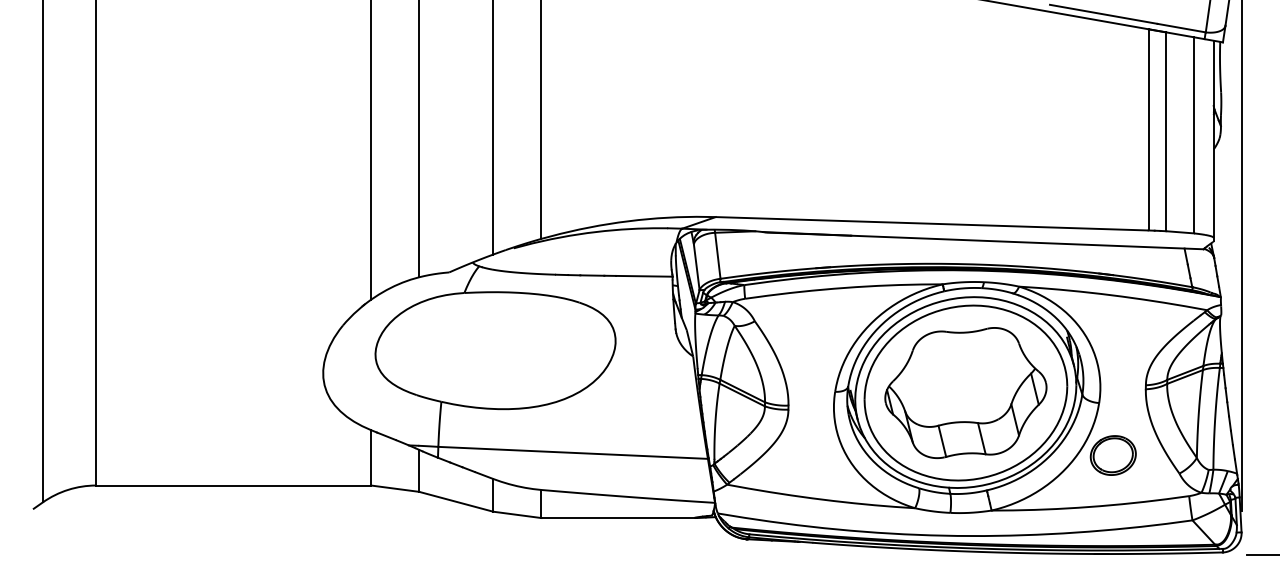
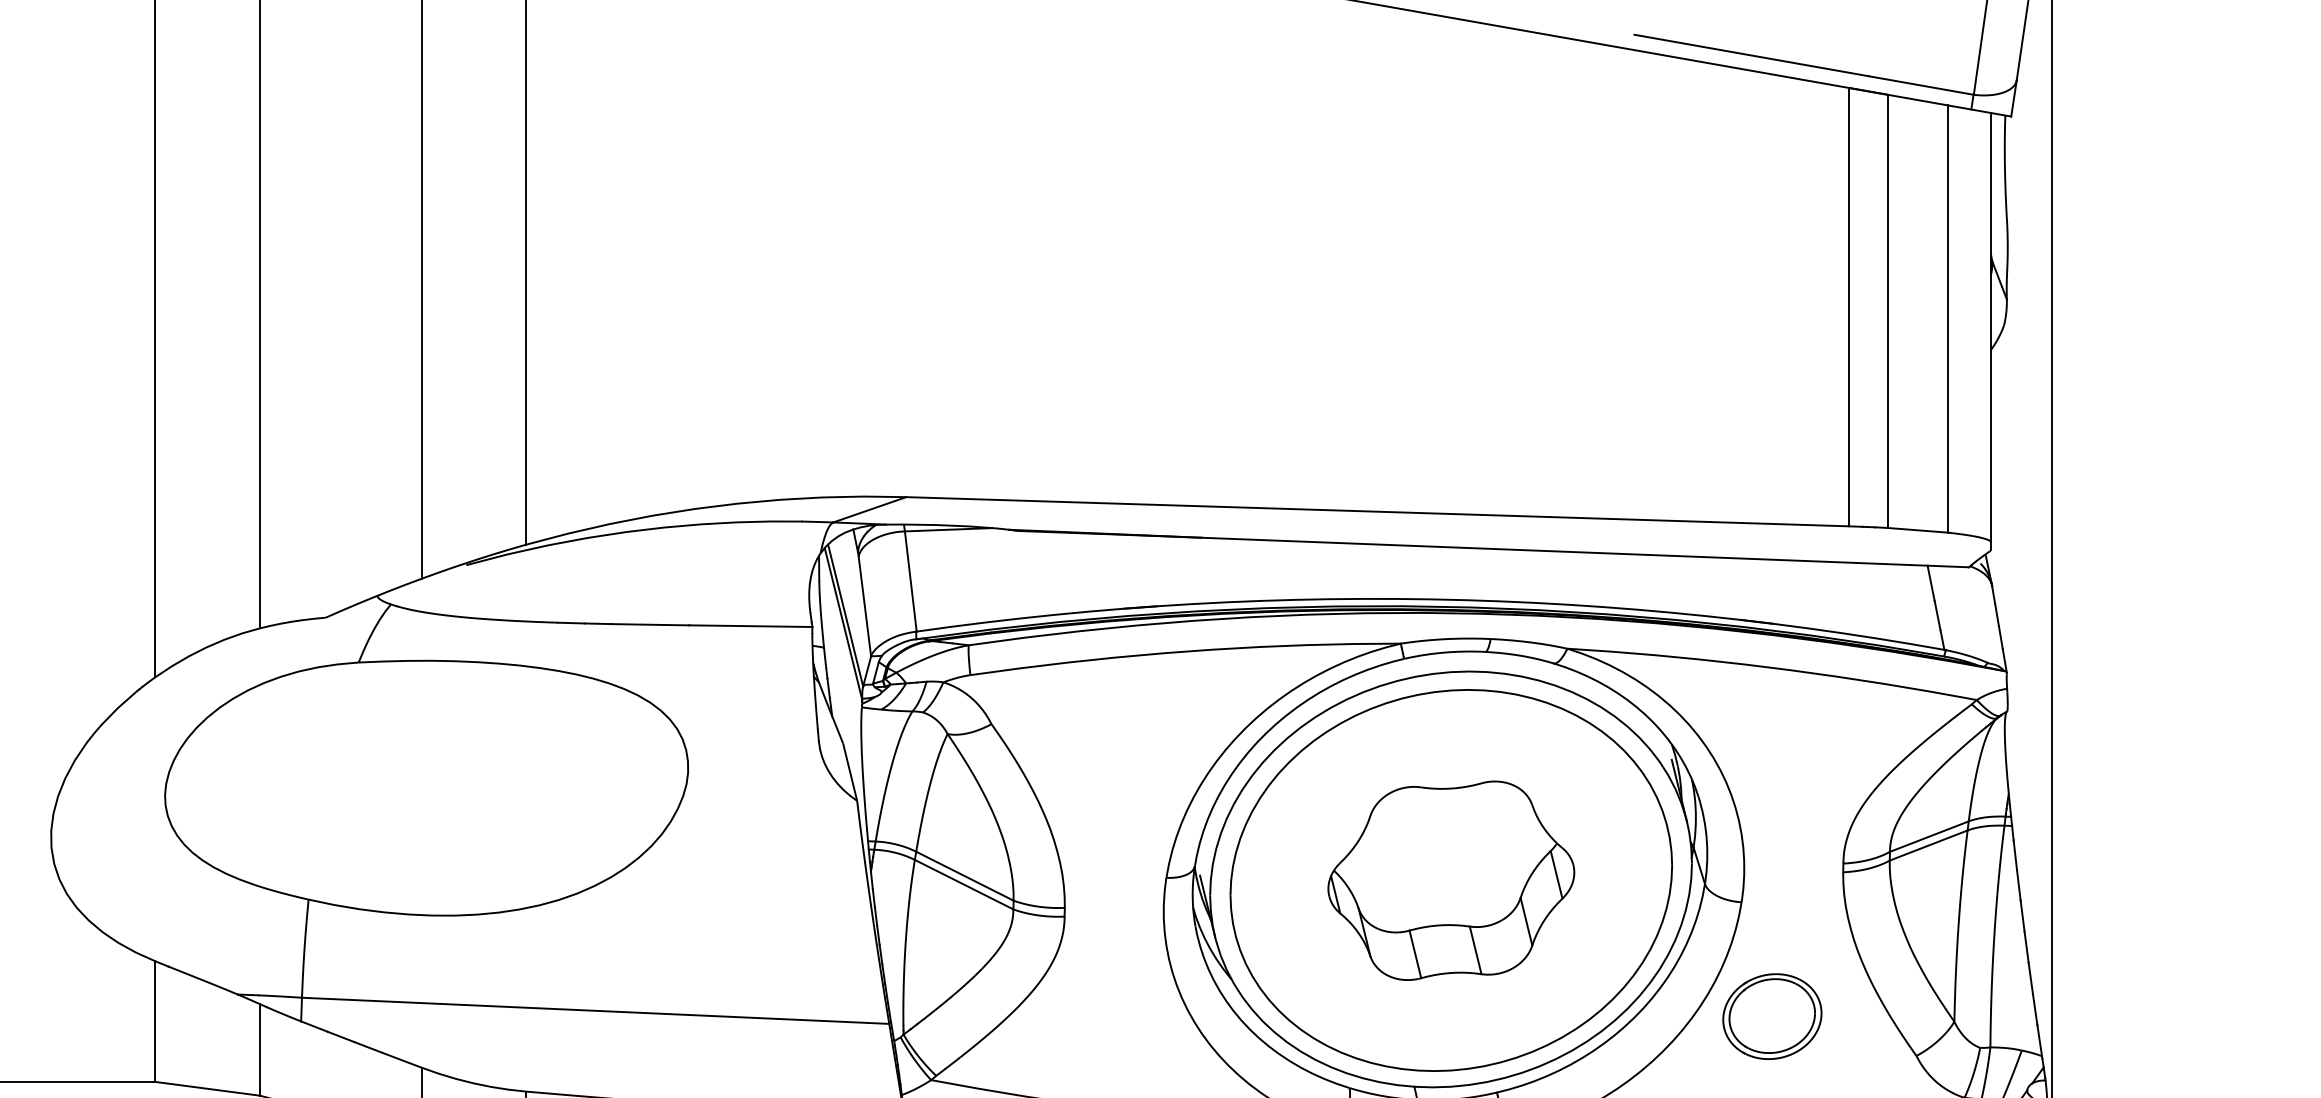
part: (965, 393) -> (1450, 881), size x0.7

